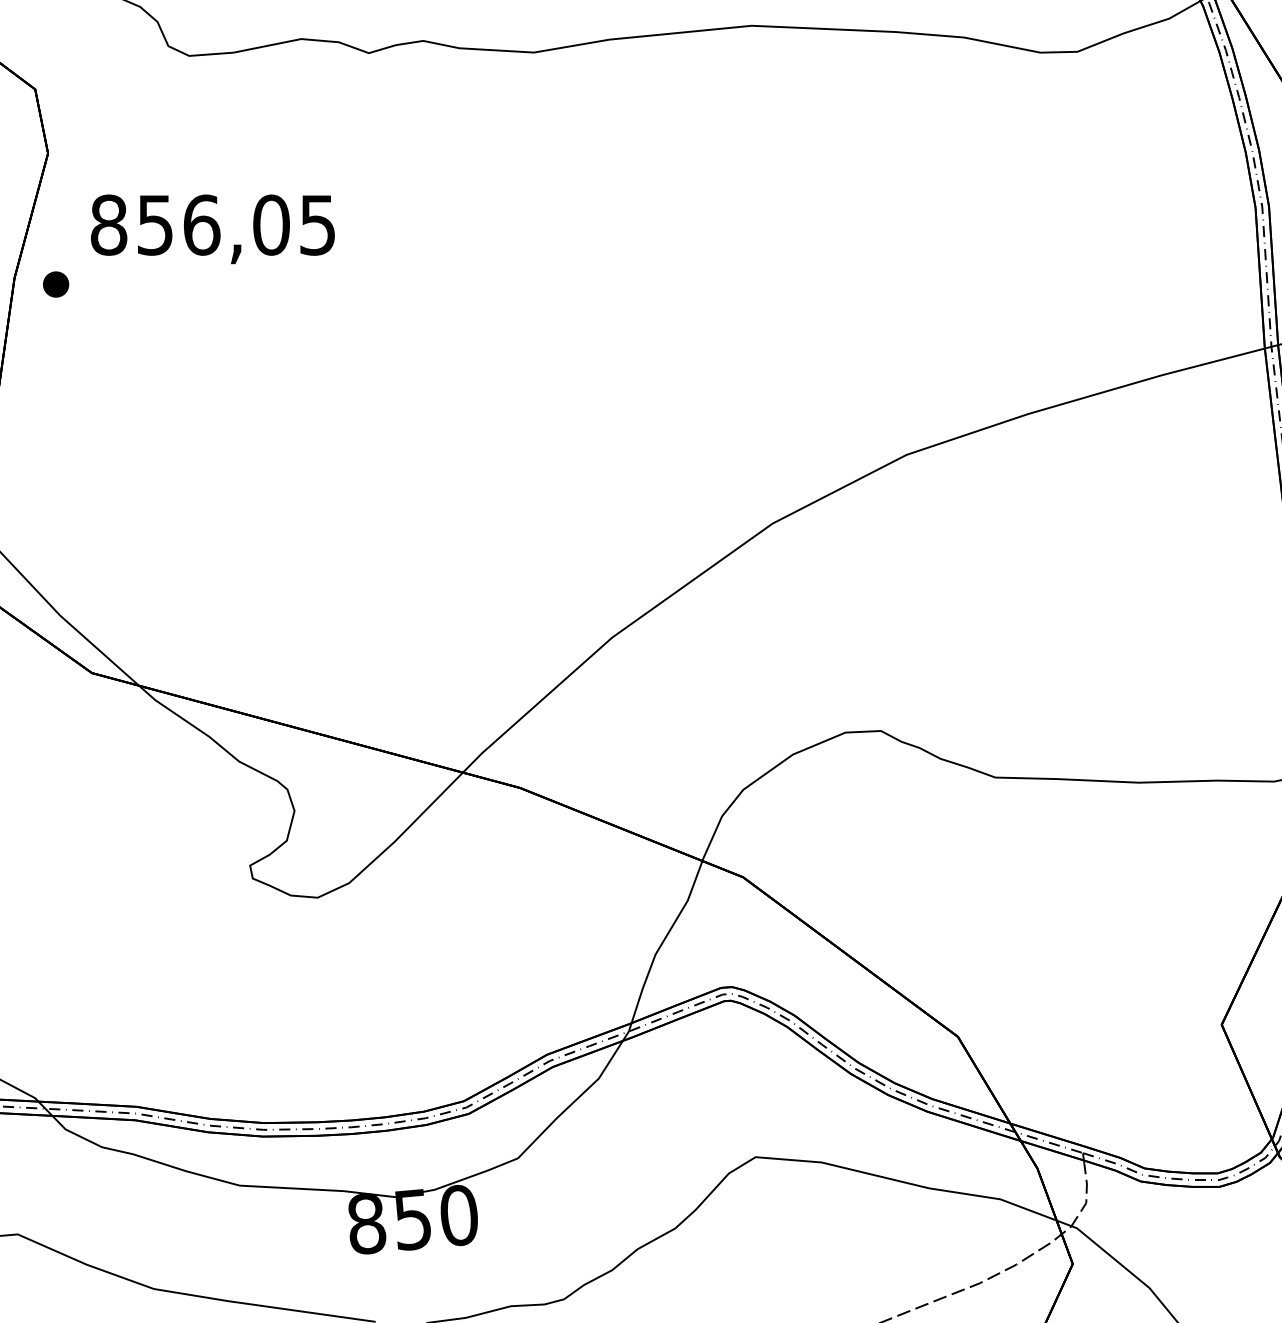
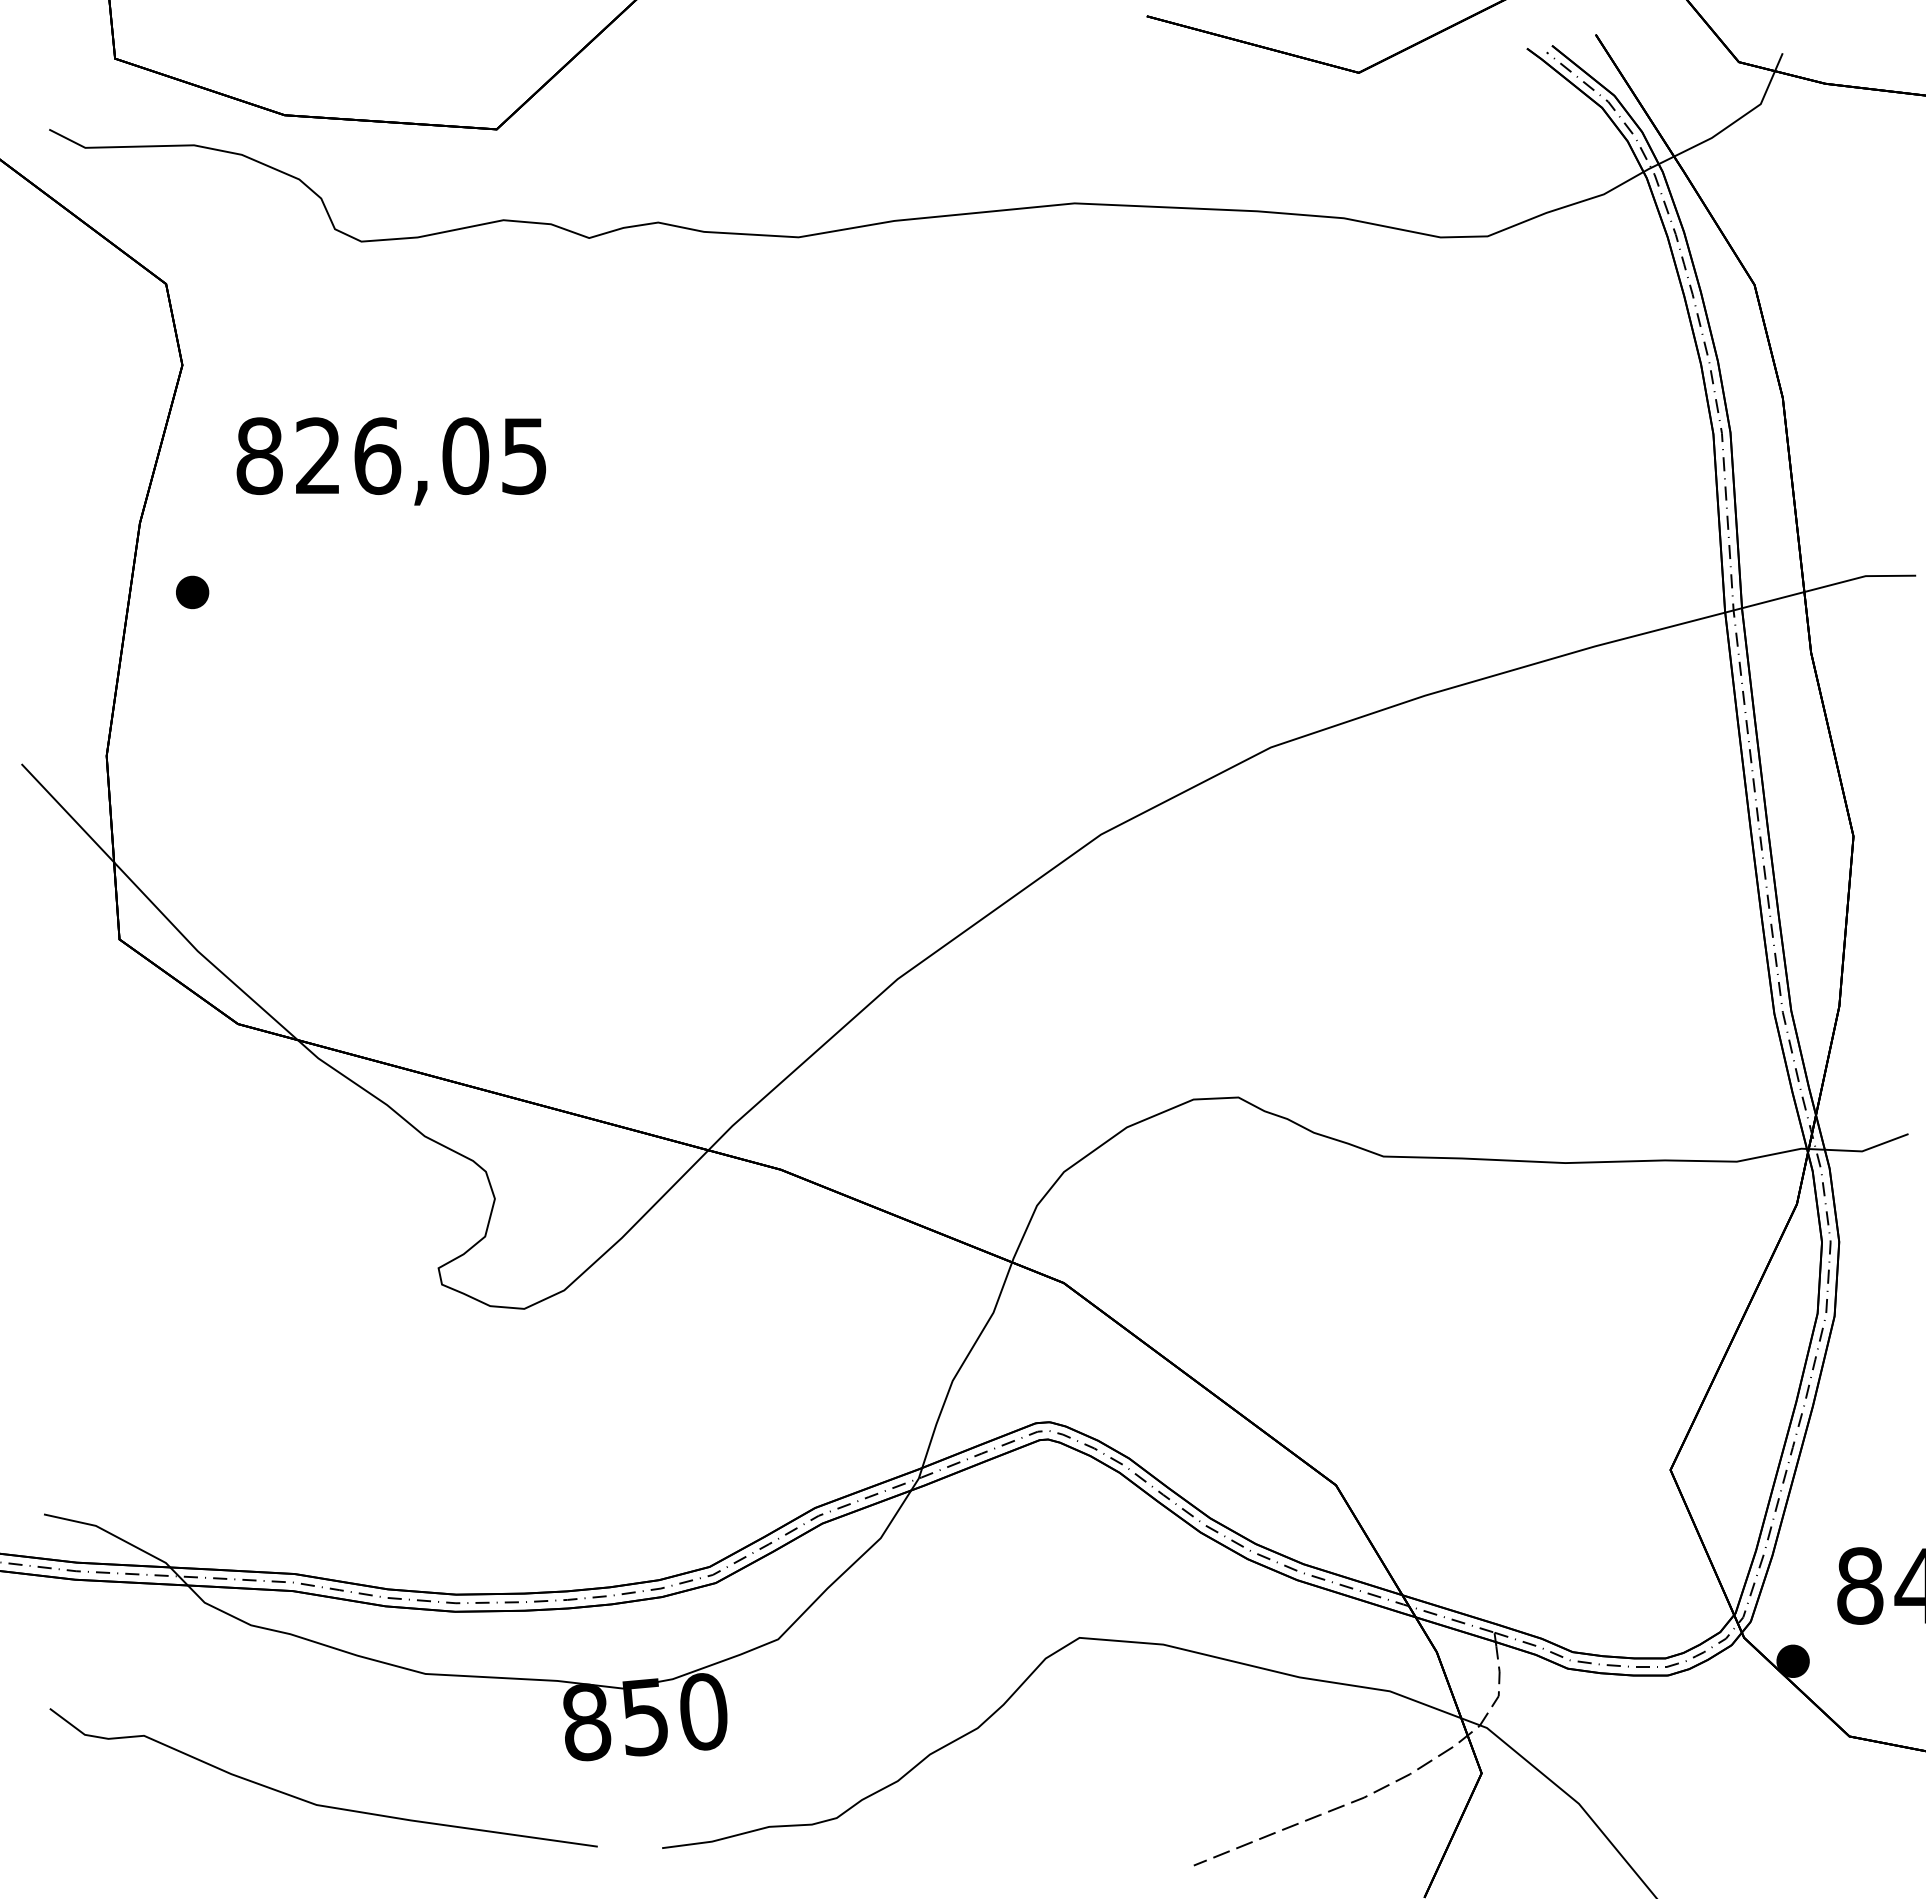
text: (155, 225) -> (318, 456), 856,05 -> 826,05
part: (56, 284) -> (192, 592), moved

